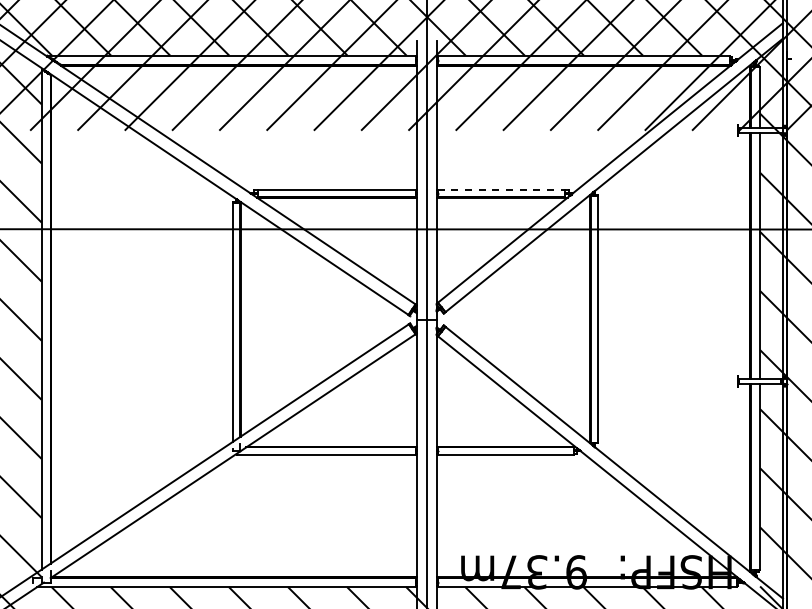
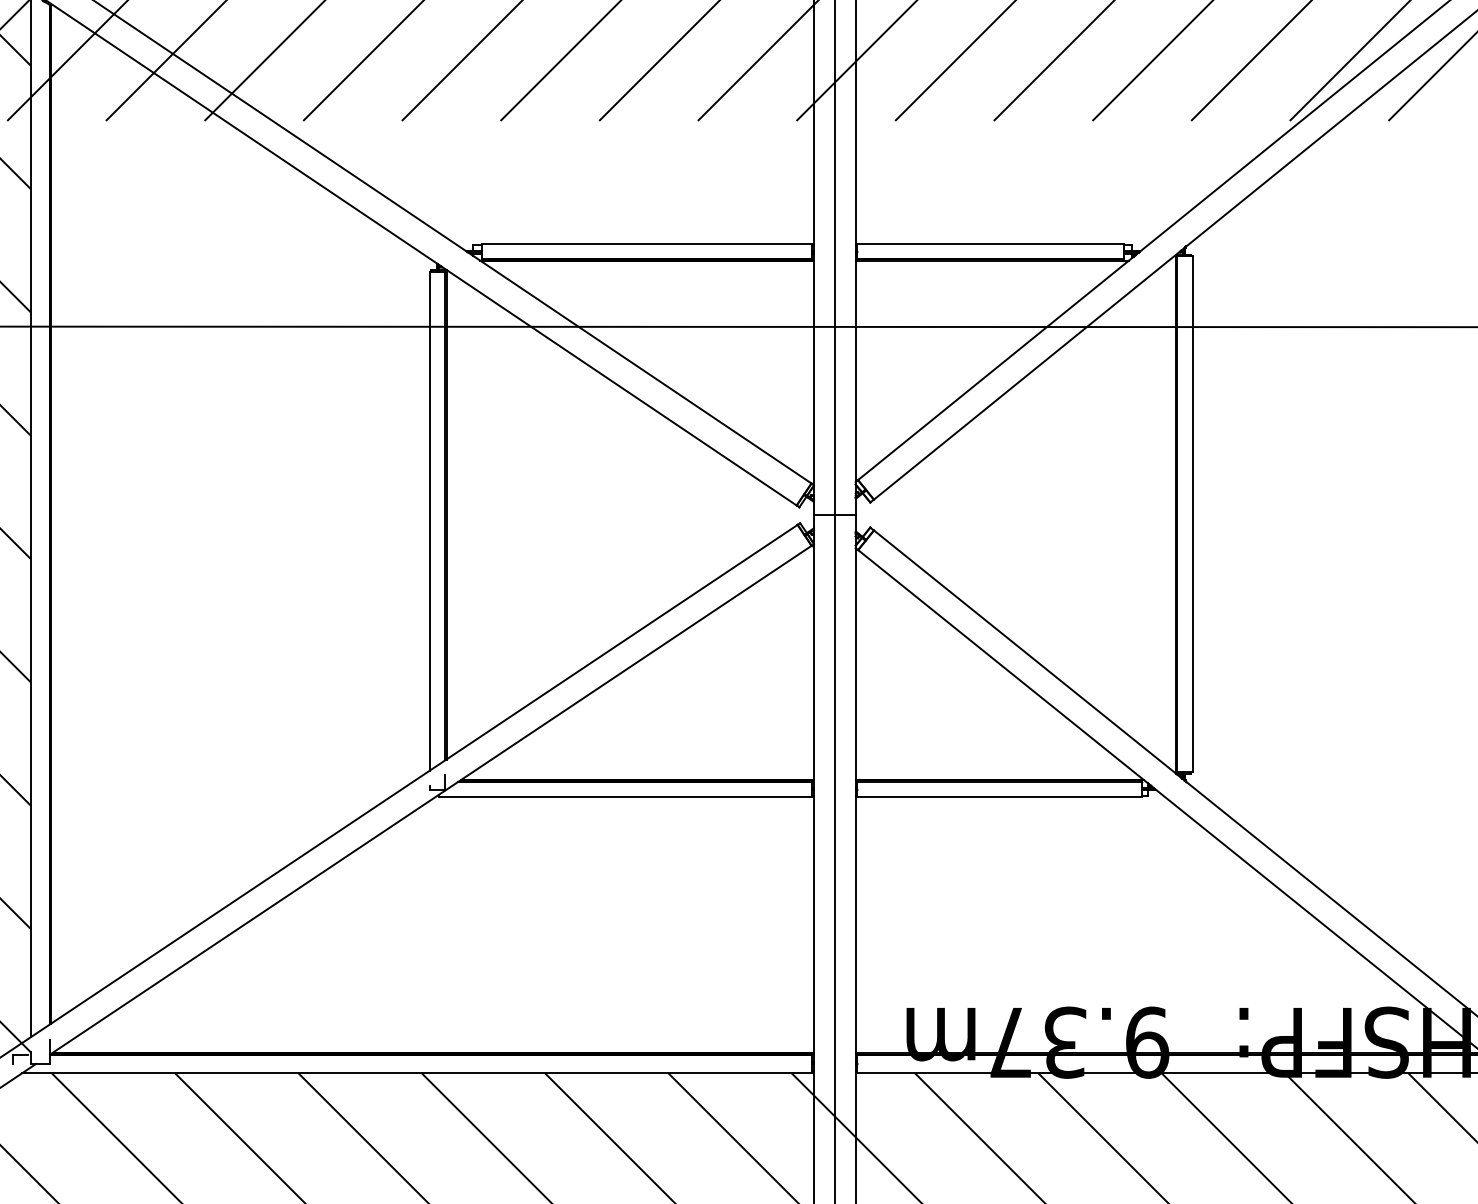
line: (501, 189) -> (990, 243), dashed -> solid

